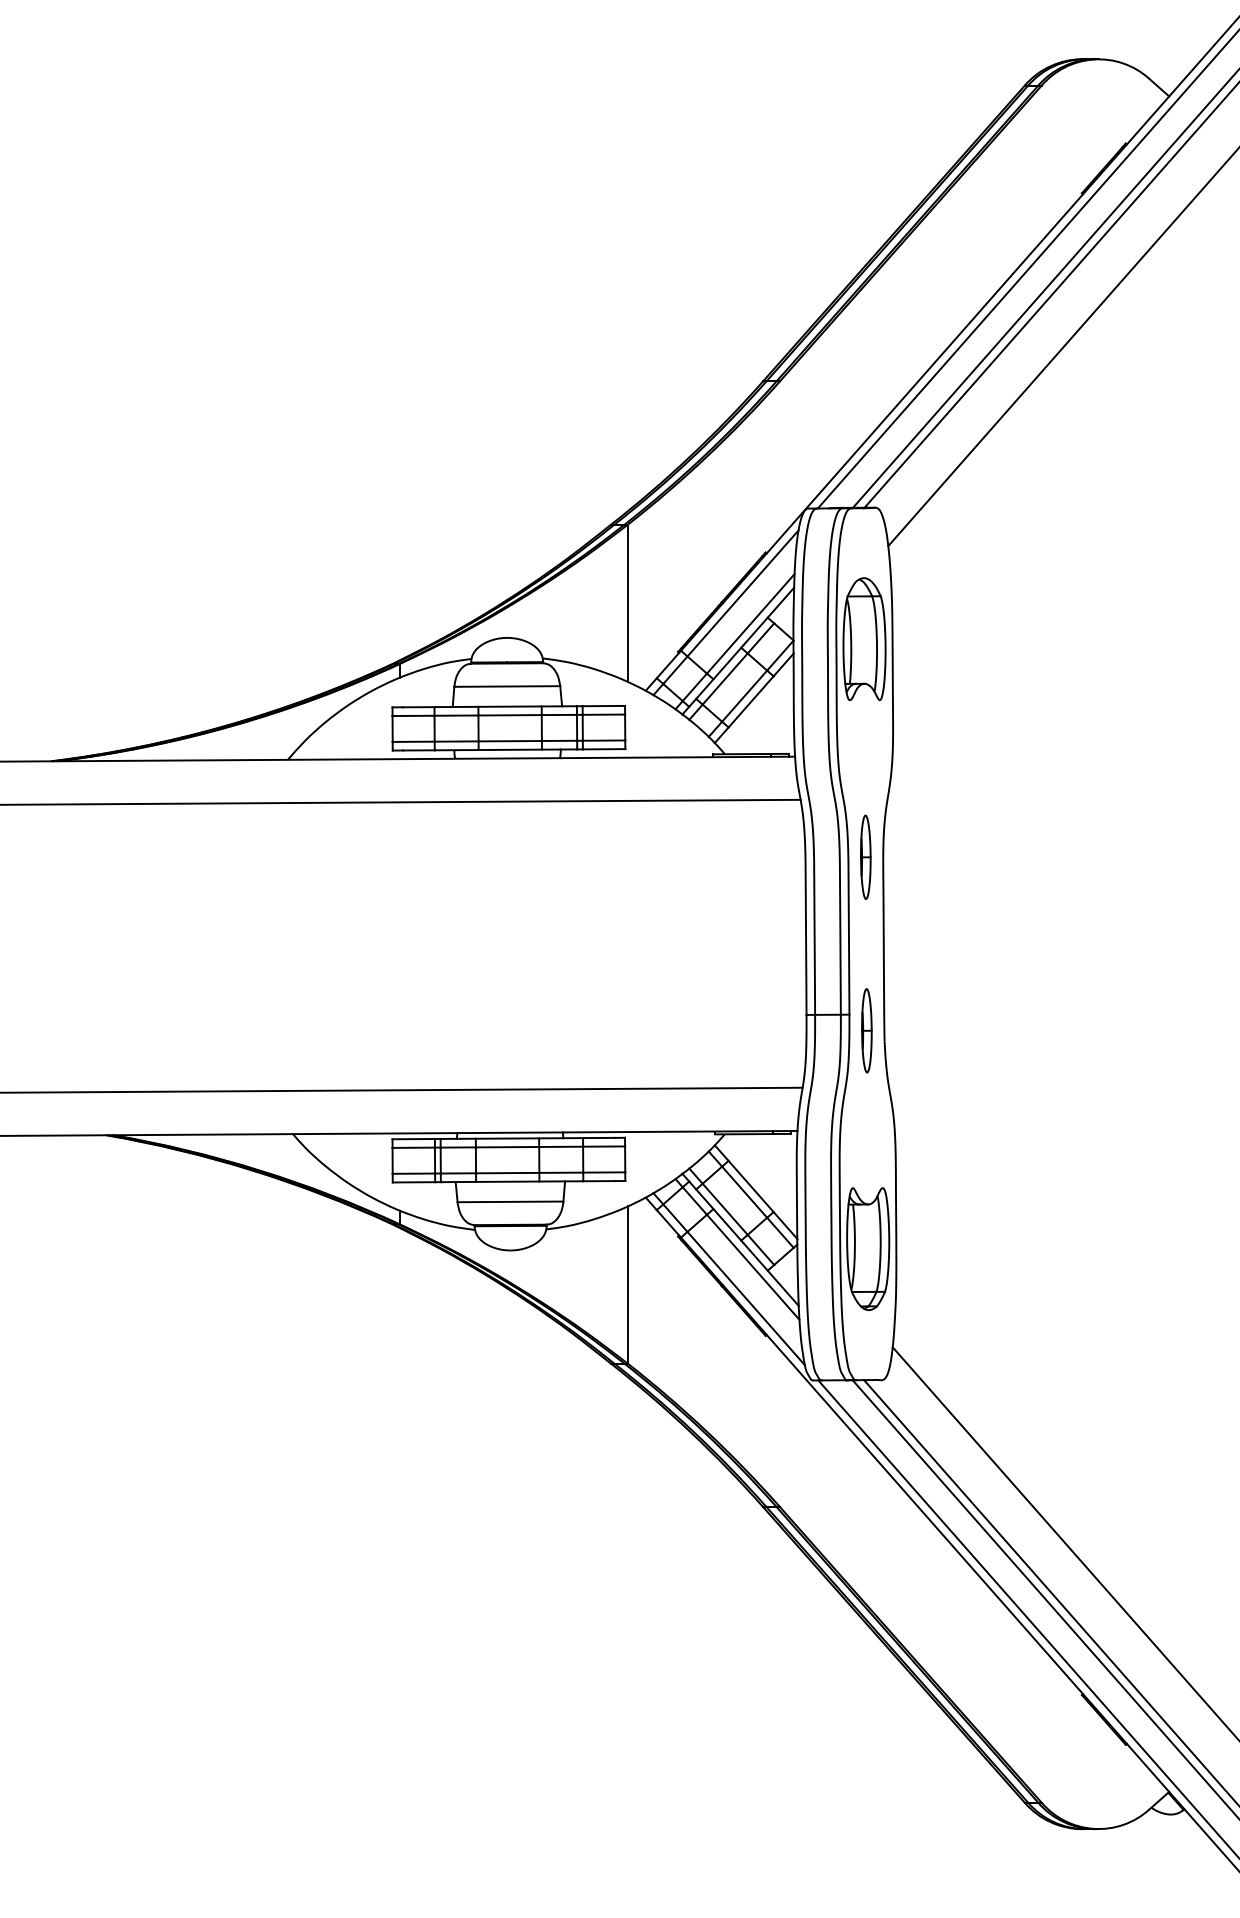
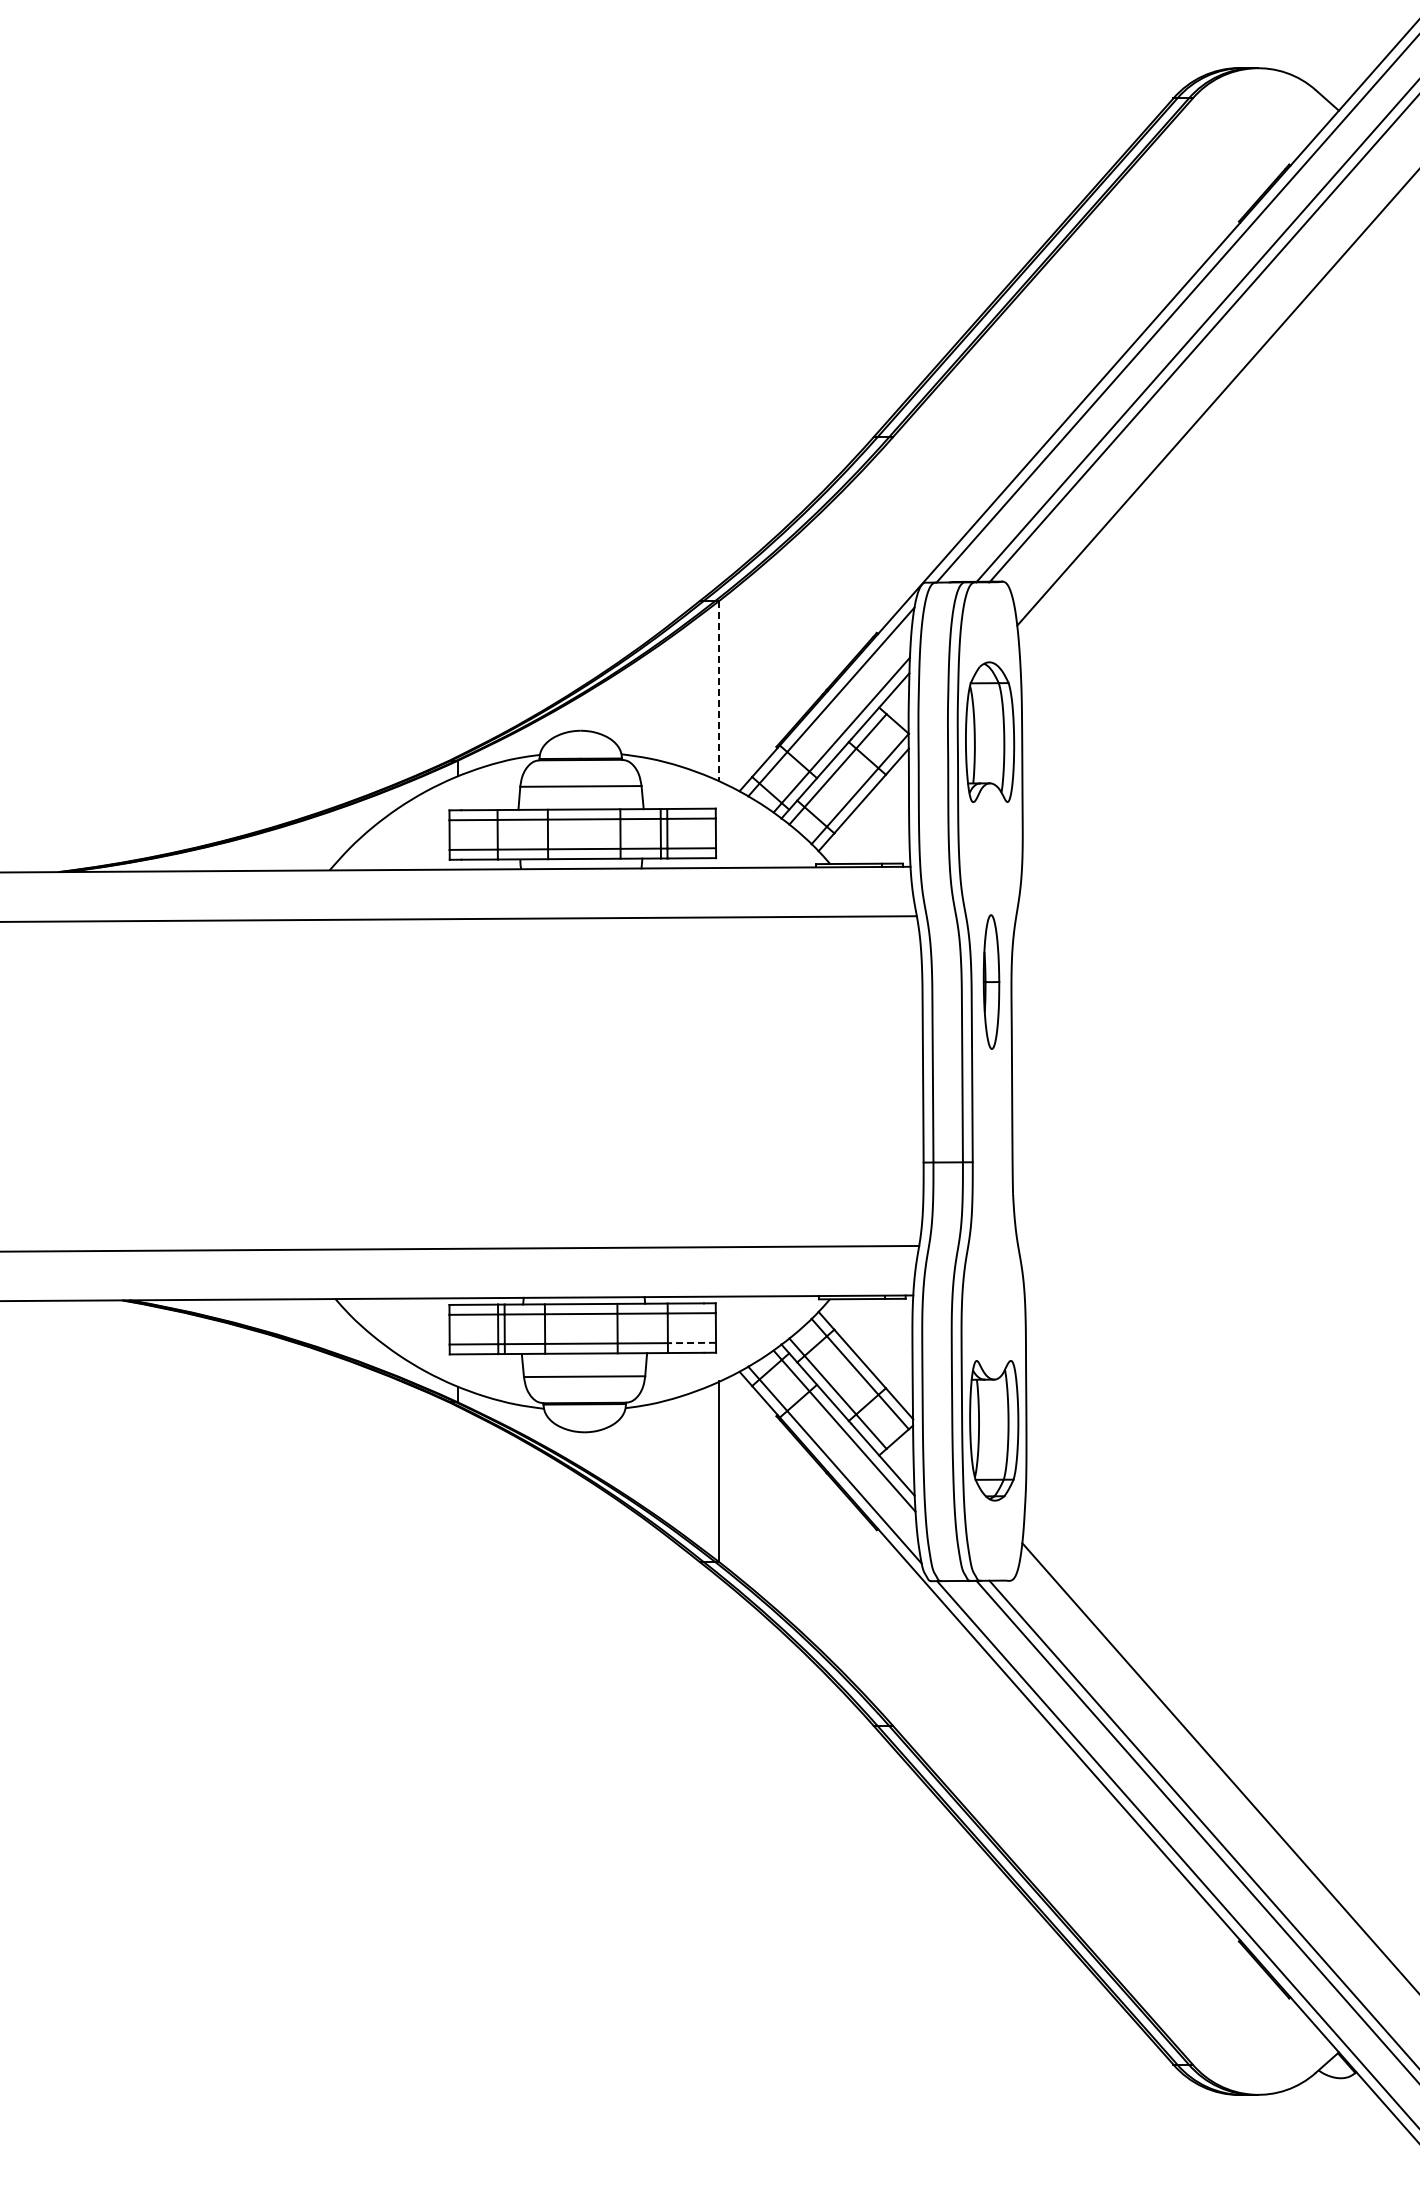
line: (628, 603) -> (719, 691), solid -> dashed
part: (865, 856) -> (991, 981), size x1.4
part: (866, 1030) -> (992, 1180), removed
line: (603, 1172) -> (691, 1342), solid -> dashed

